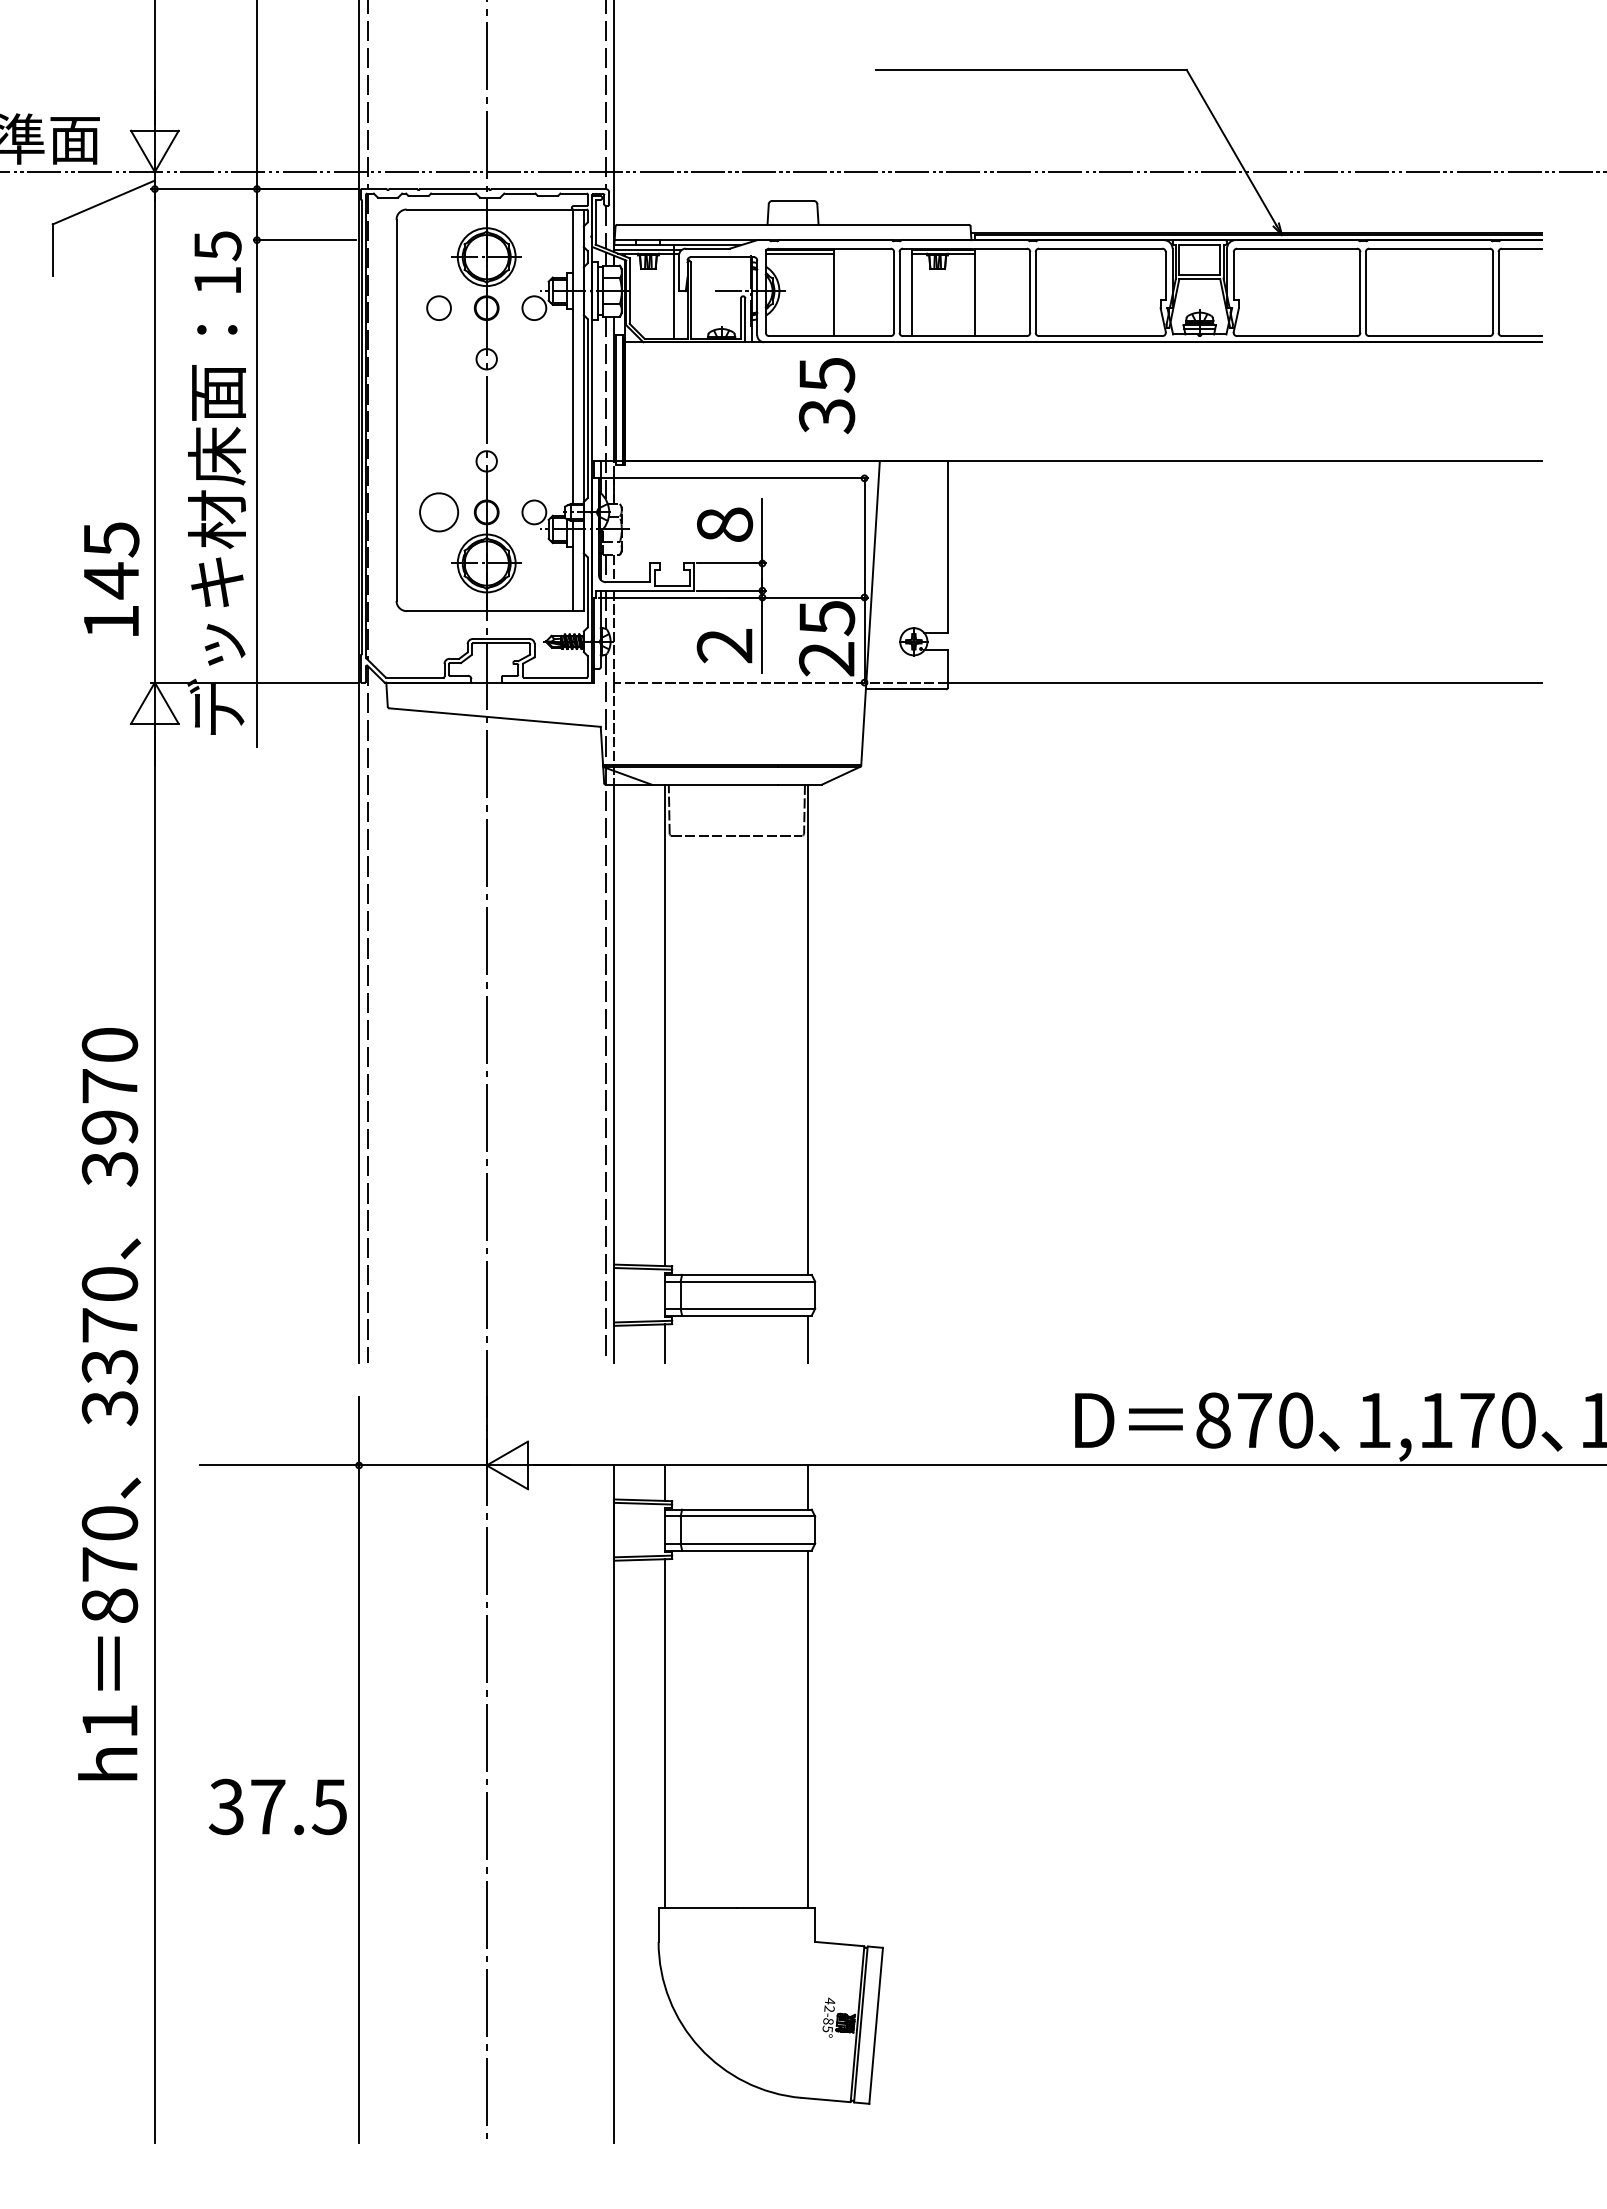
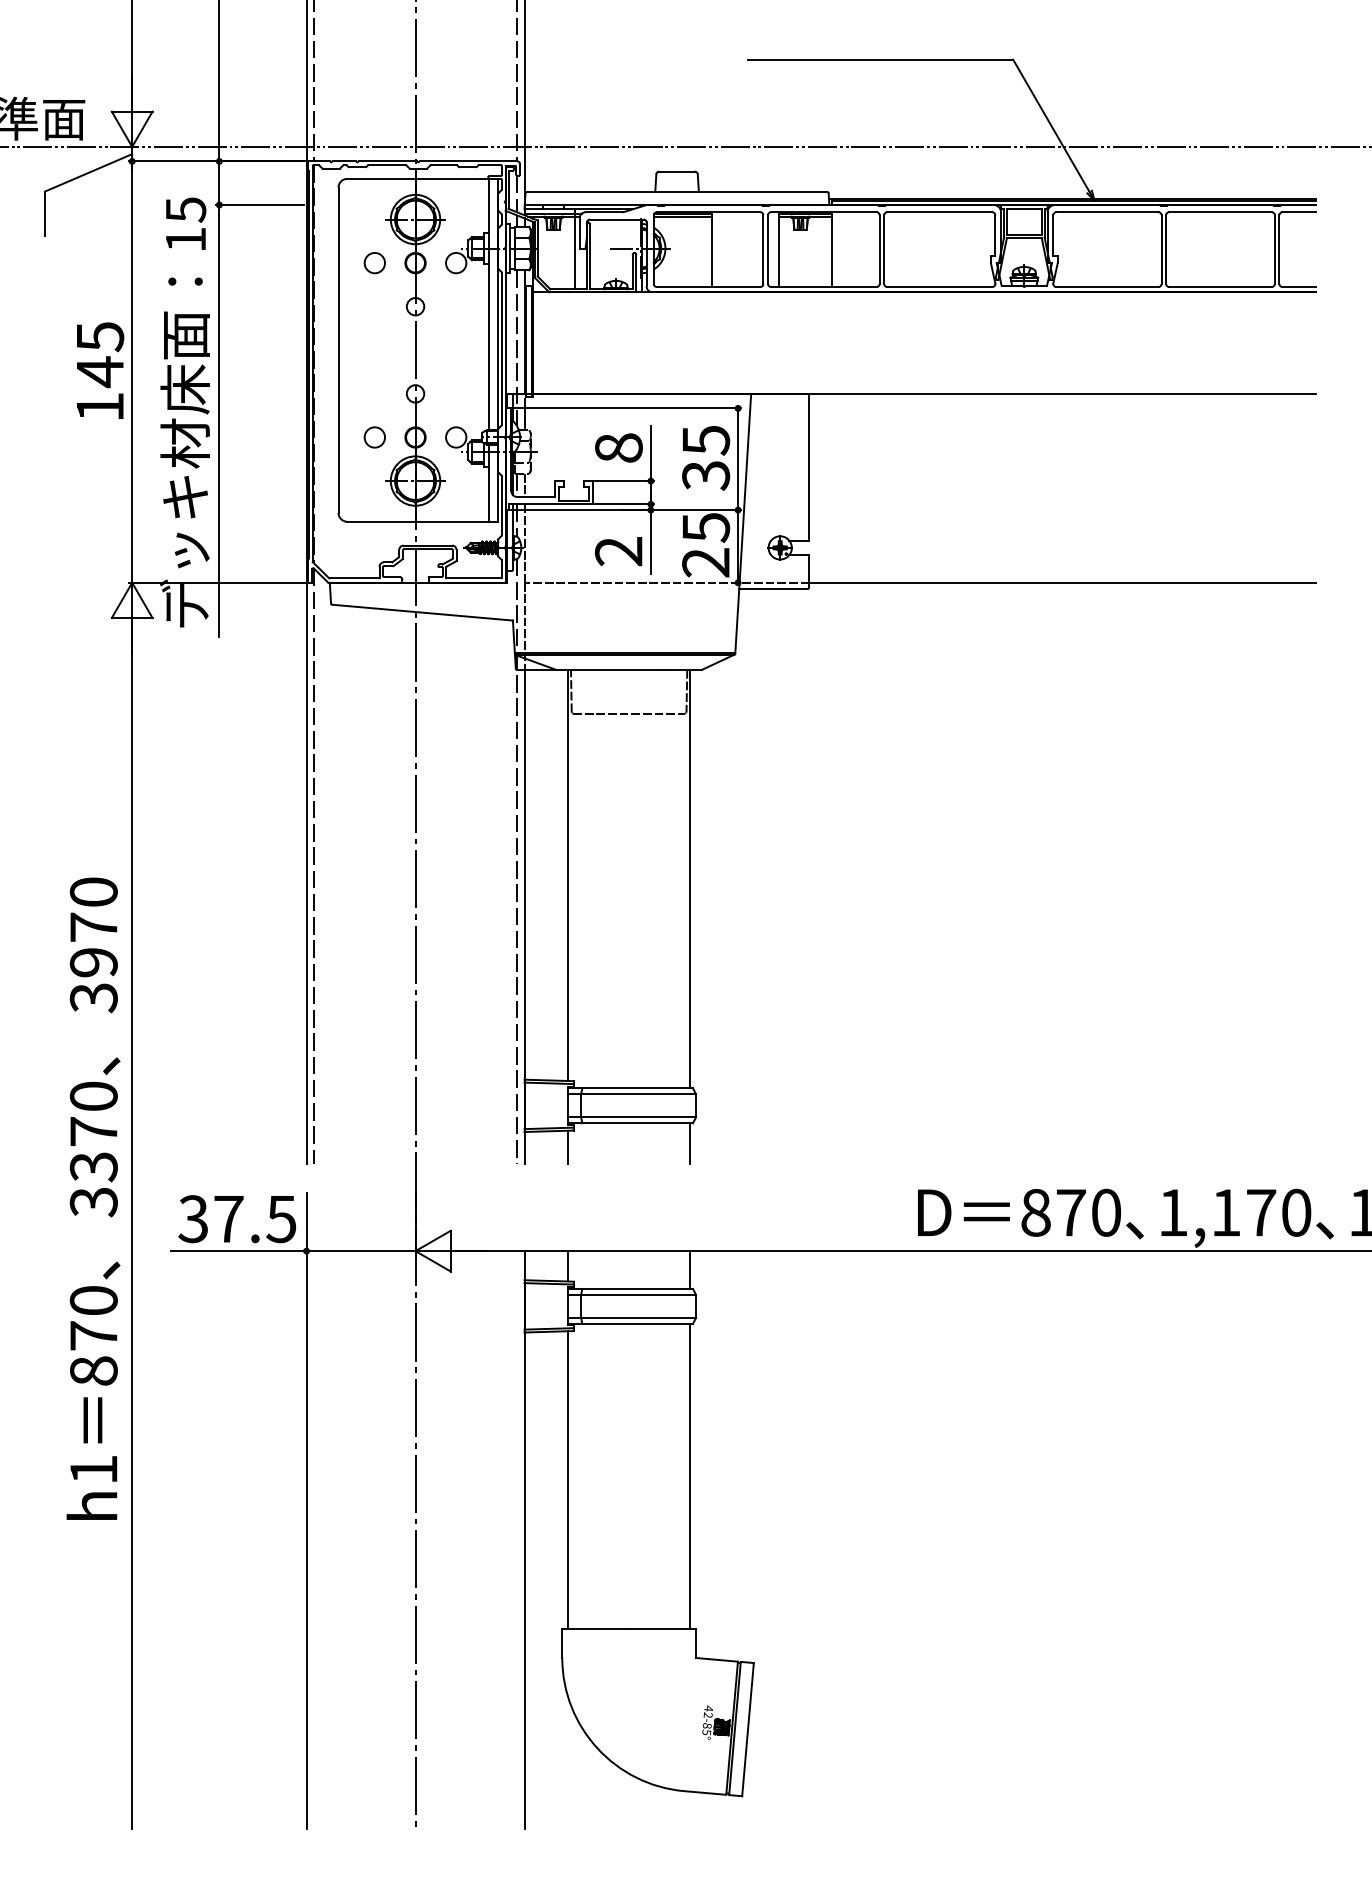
text: (827, 396) -> (706, 458), moved
circle: (438, 512) -> (374, 437), size x0.62
text: (111, 578) -> (100, 370), moved
text: (277, 1806) -> (236, 1218), moved

